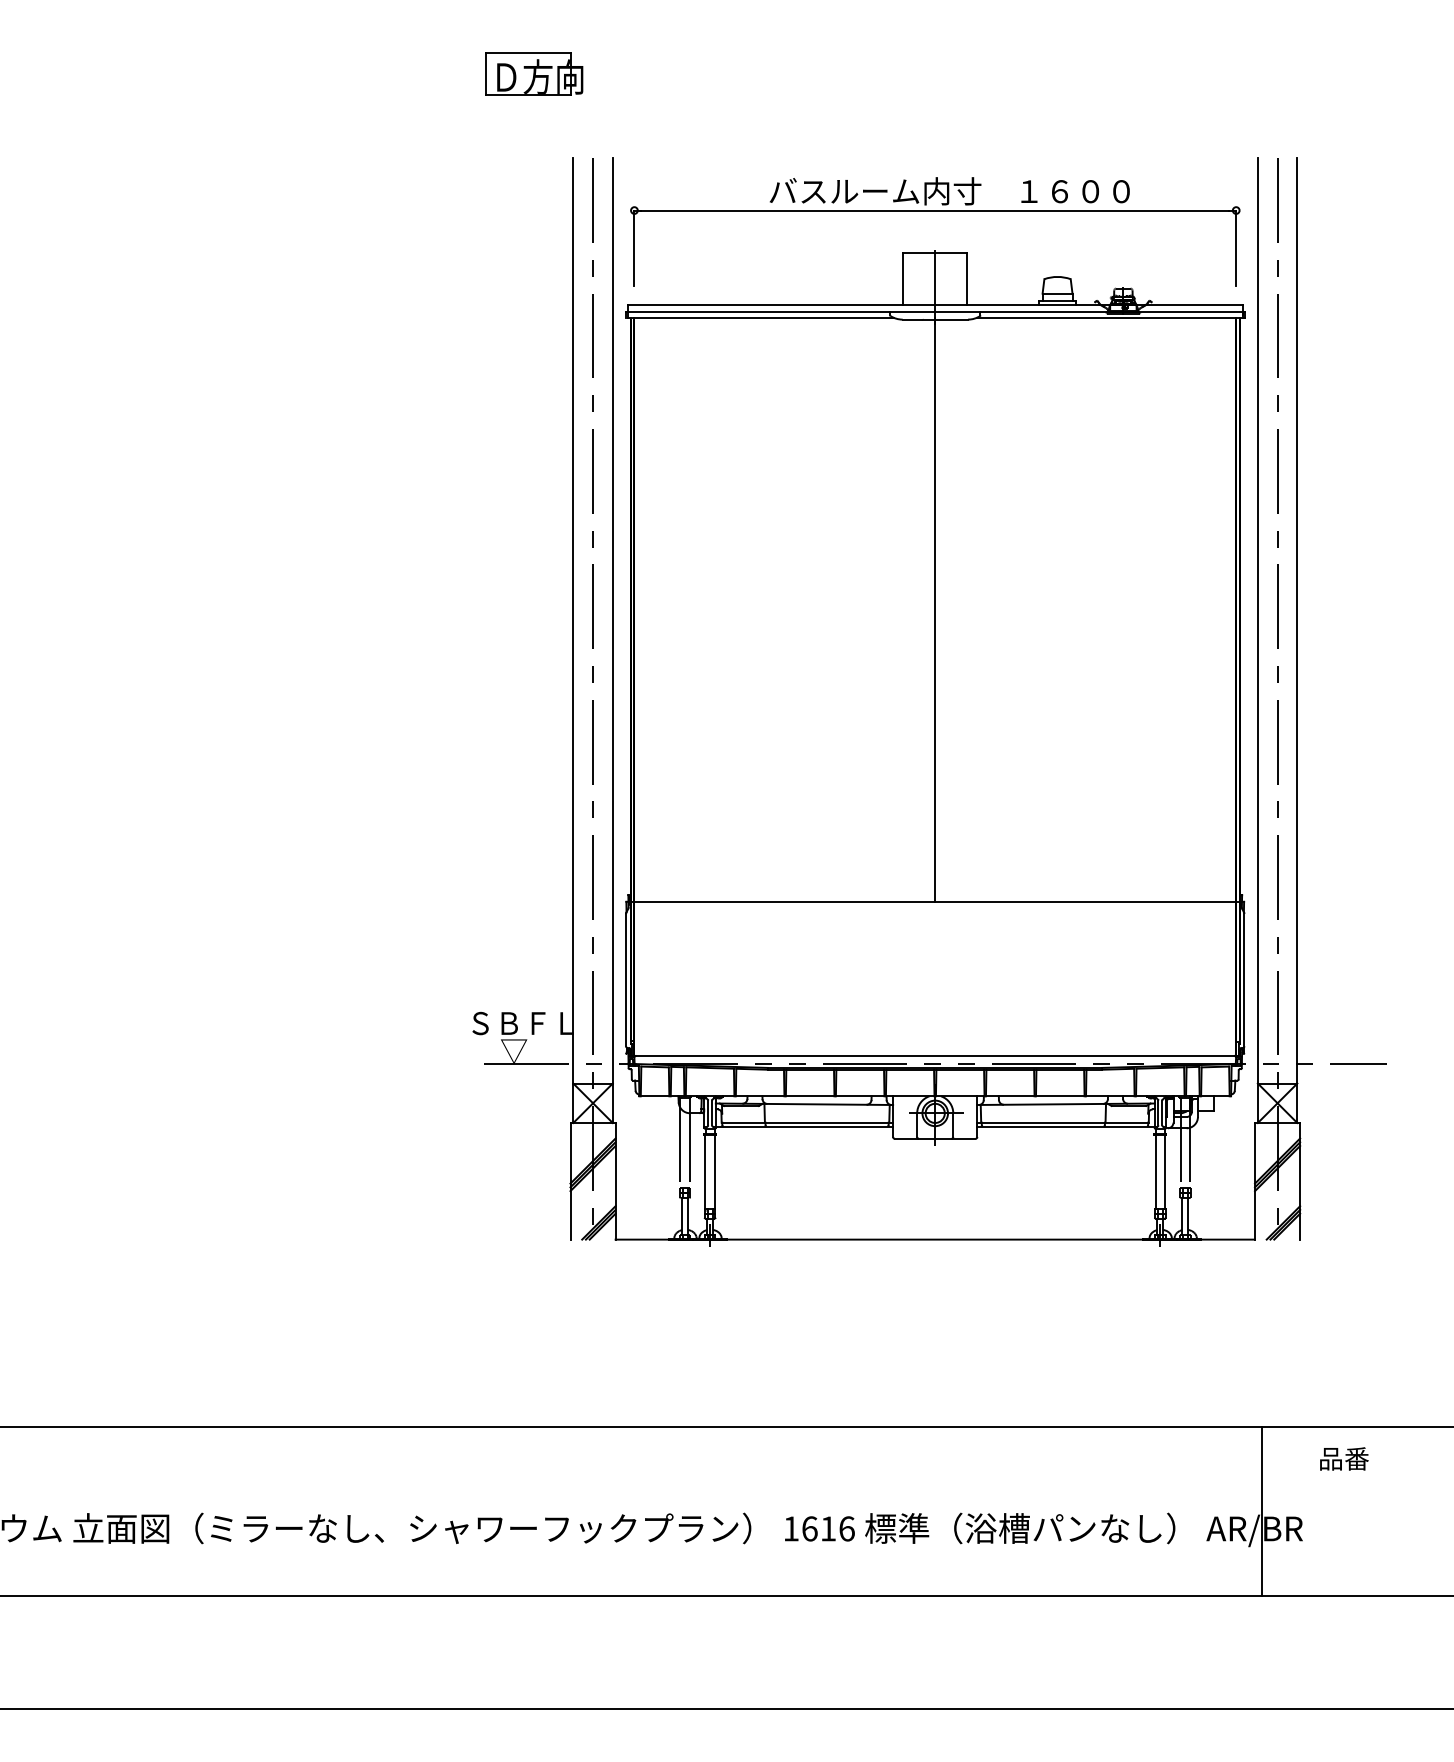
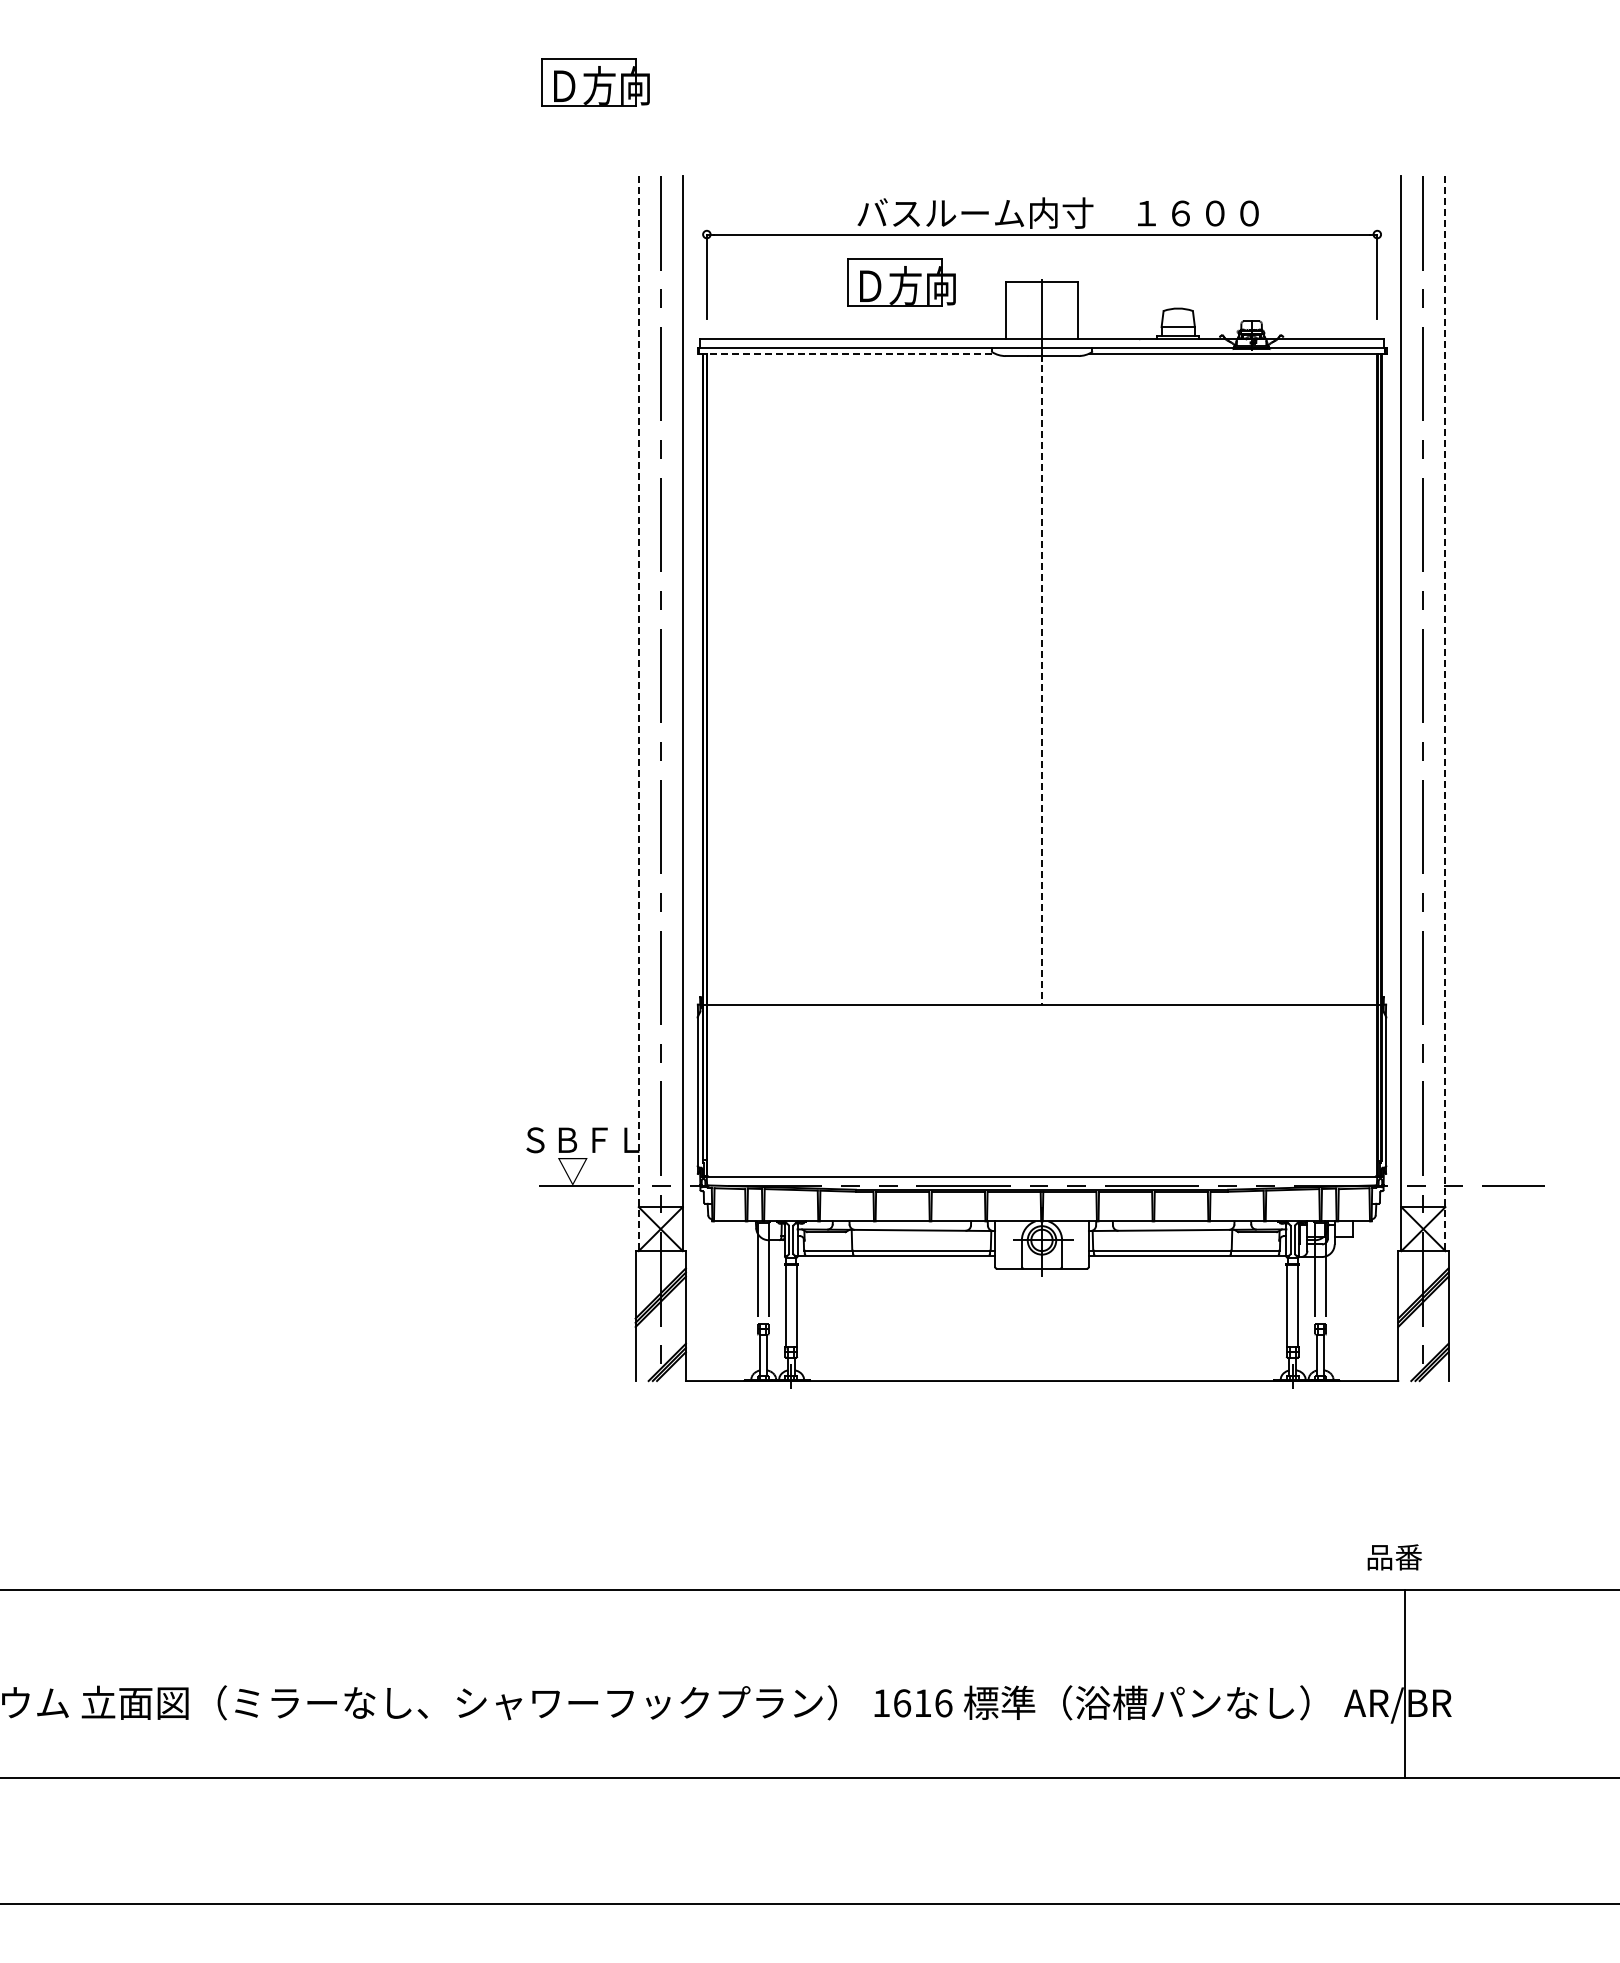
part: (809, 253) -> (901, 282), added
line: (761, 318) -> (848, 354), solid -> dashed
line: (935, 609) -> (1042, 679), solid -> dashed
line: (573, 641) -> (638, 714), solid -> dashed
line: (1297, 641) -> (1445, 714), solid -> dashed
text: (1344, 1459) -> (1394, 1557), moved

